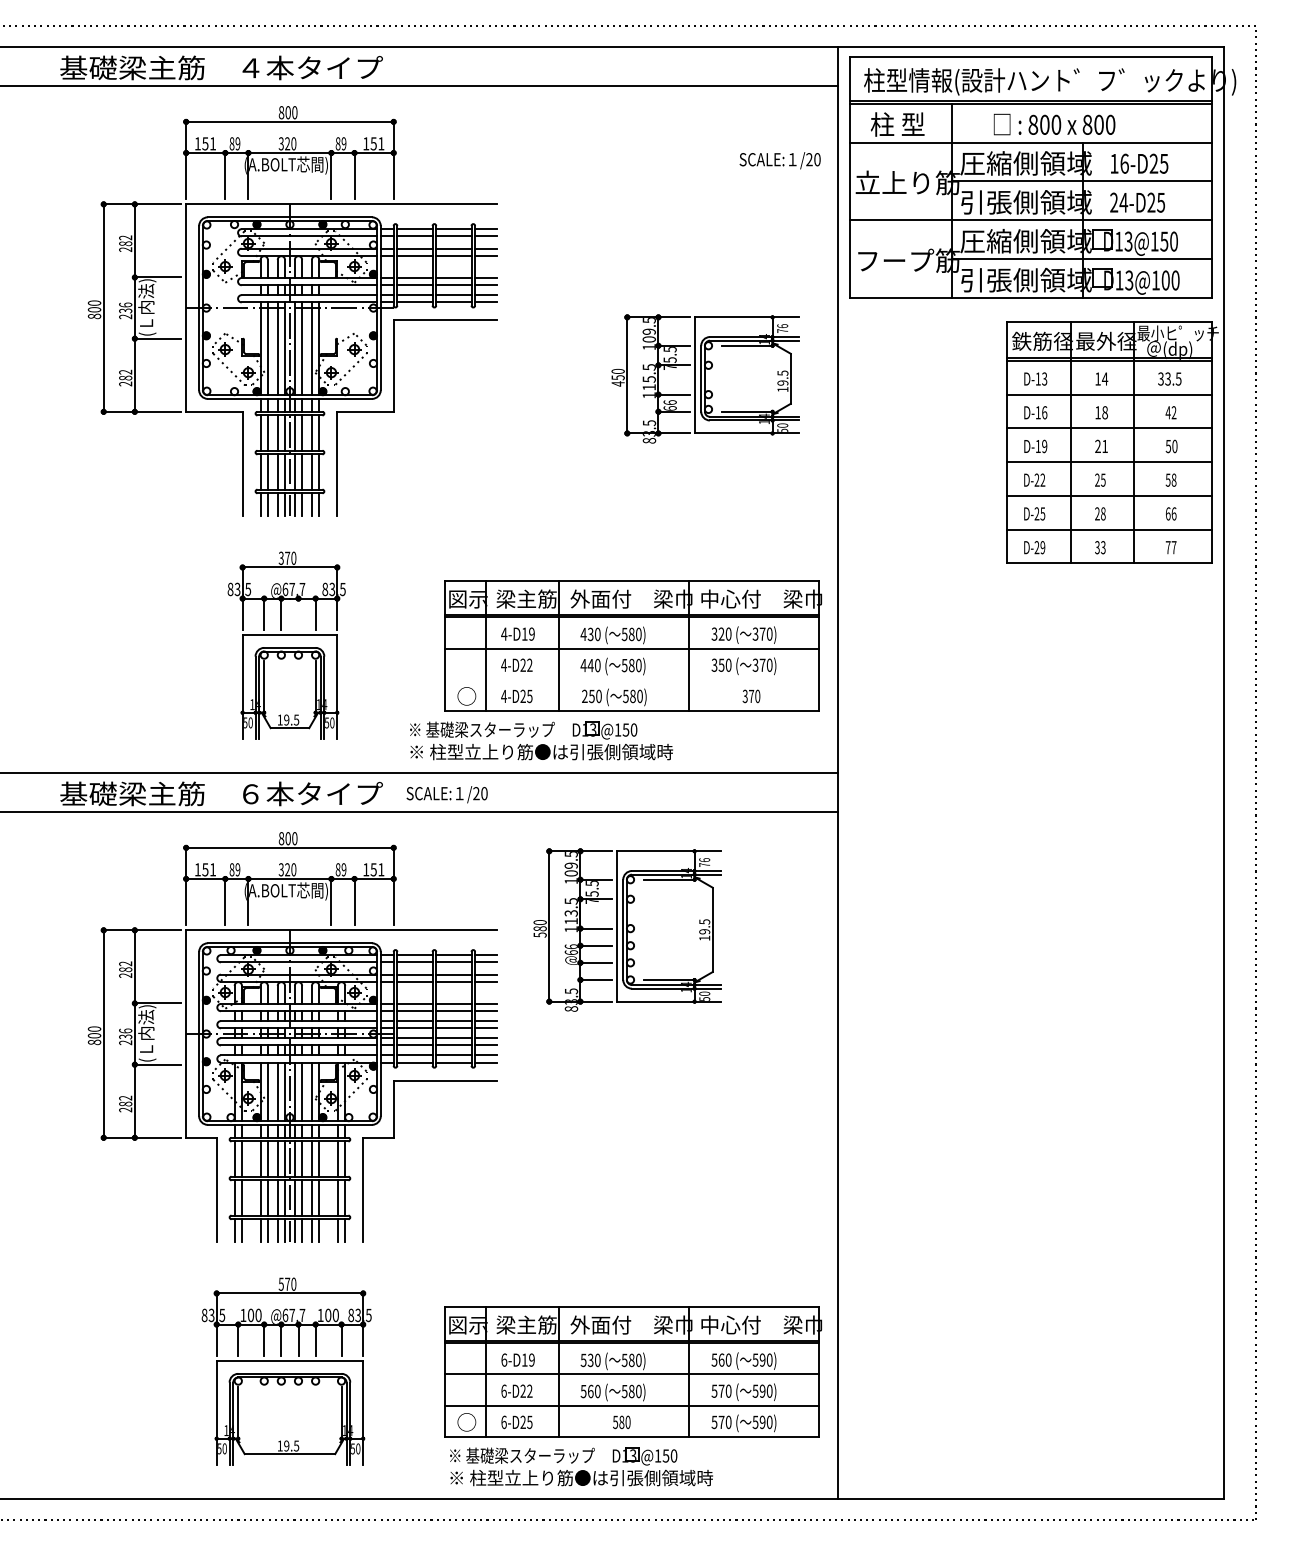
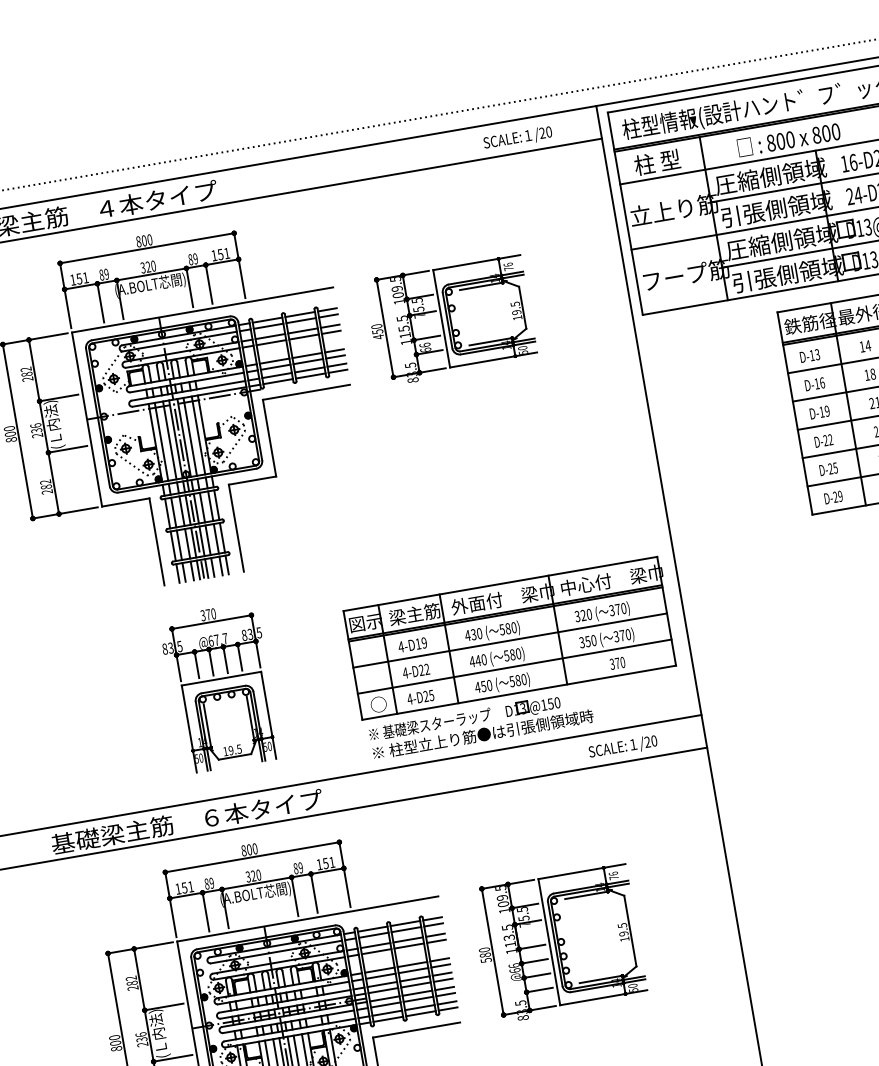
text: (779, 160) -> (517, 138), moved
part: (705, 378) -> (451, 319), moved
line: (298, 613) -> (225, 659), added
line: (631, 679) -> (514, 666), added
text: (584, 695) -> (477, 686), 250 -> 450
part: (541, 740) -> (481, 725), moved
text: (446, 794) -> (622, 747), moved
part: (627, 929) -> (558, 943), moved

